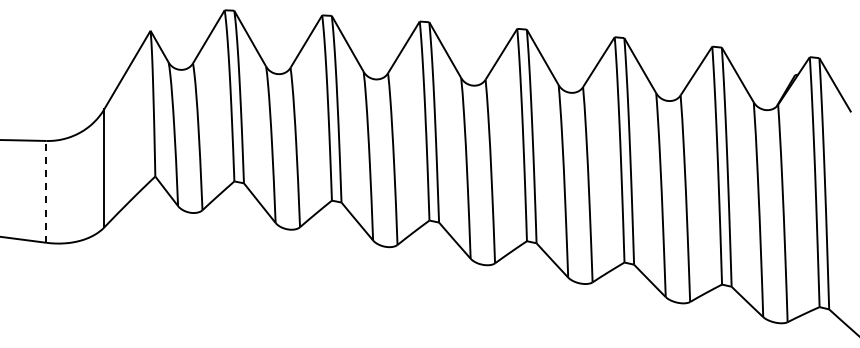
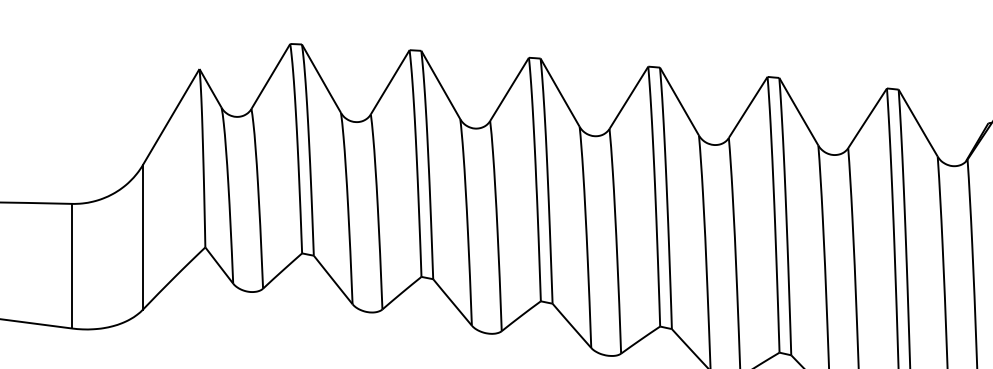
line: (46, 191) -> (72, 265), dashed -> solid

